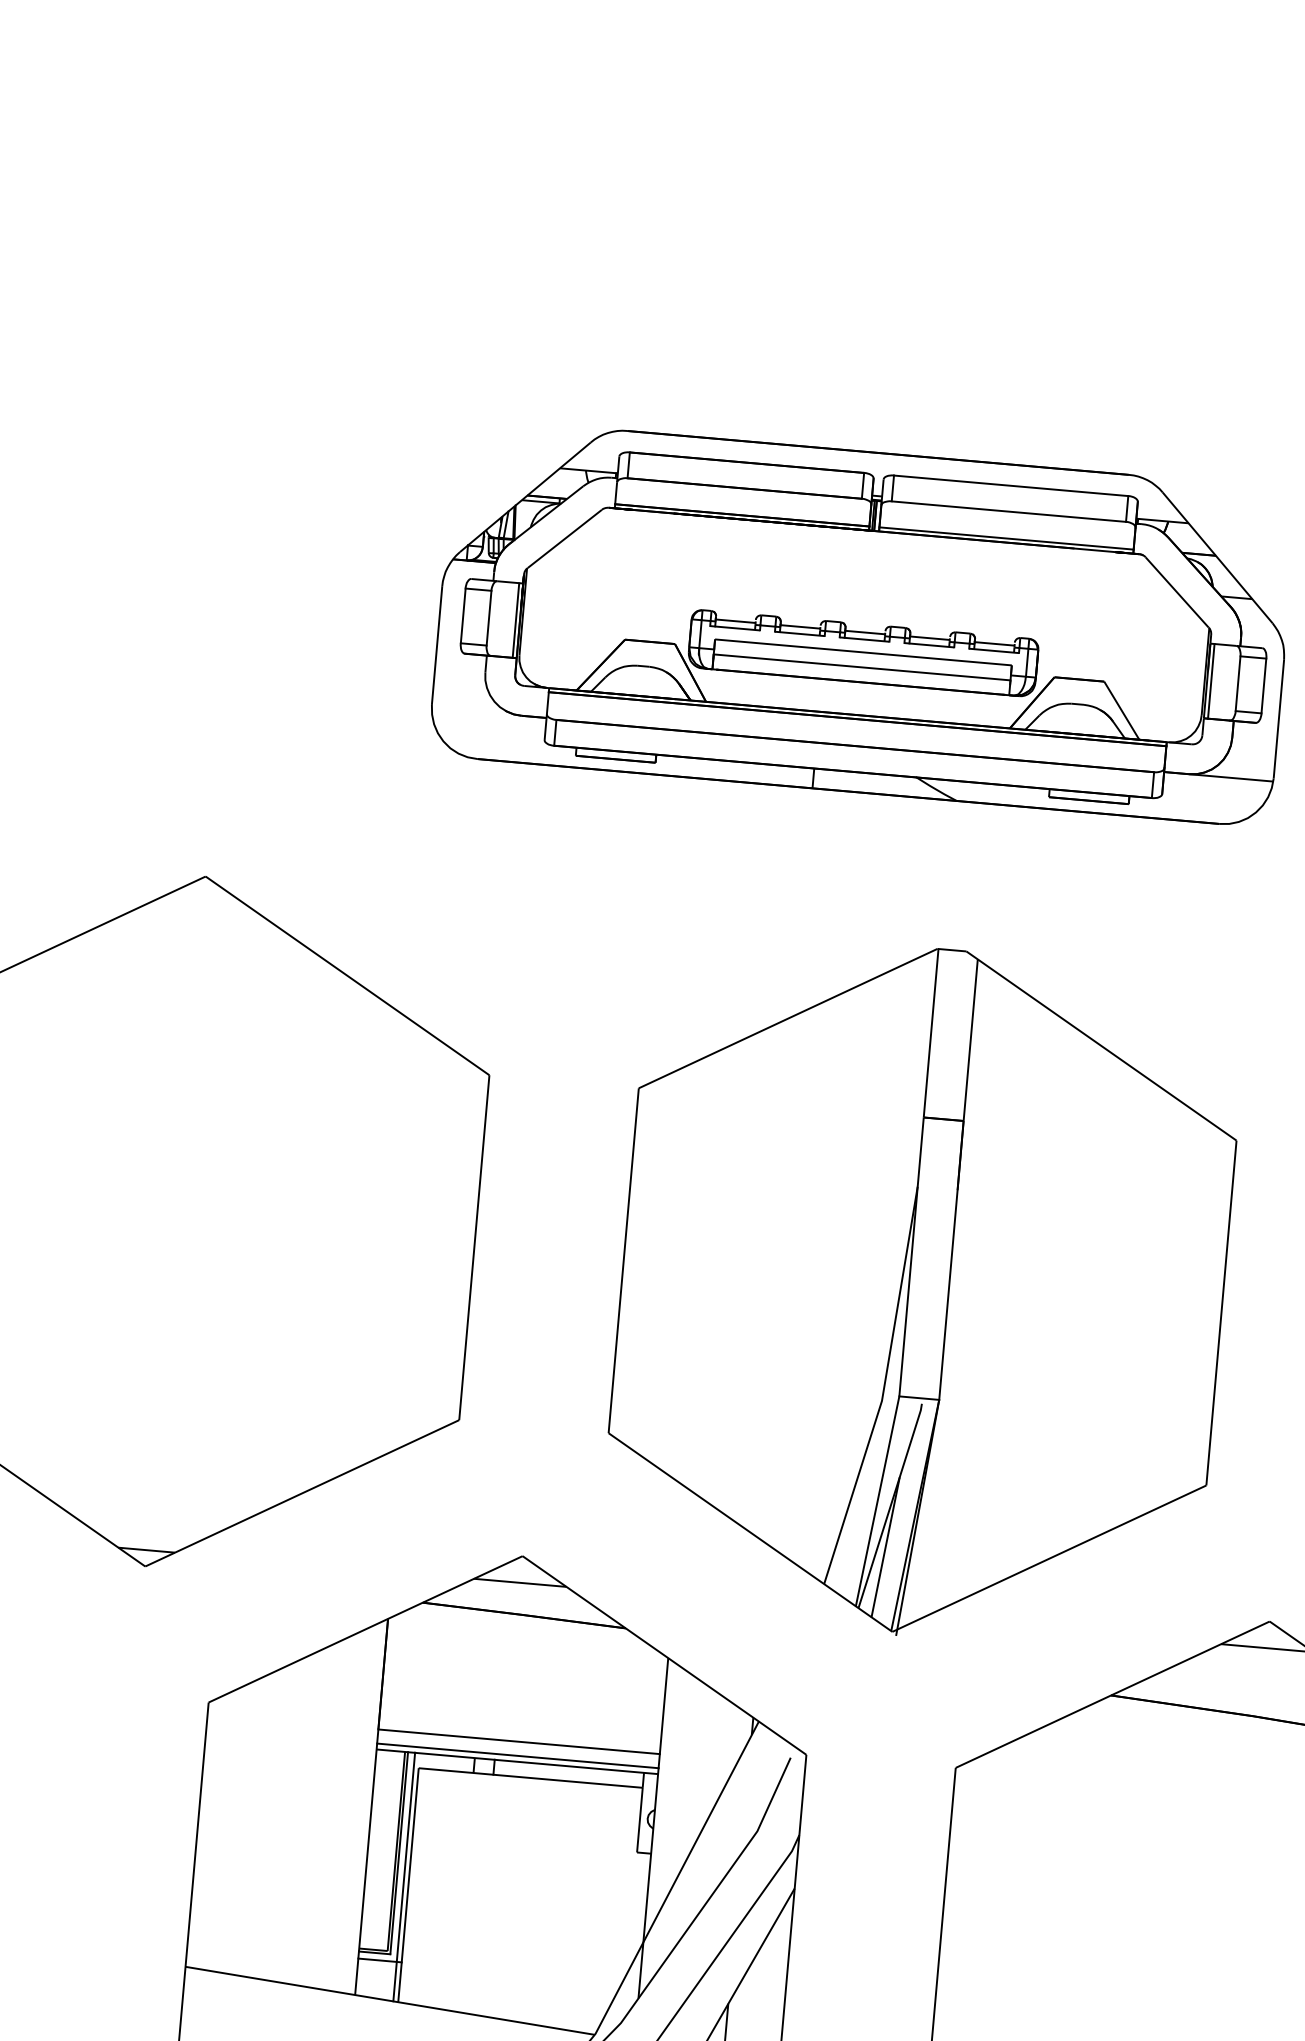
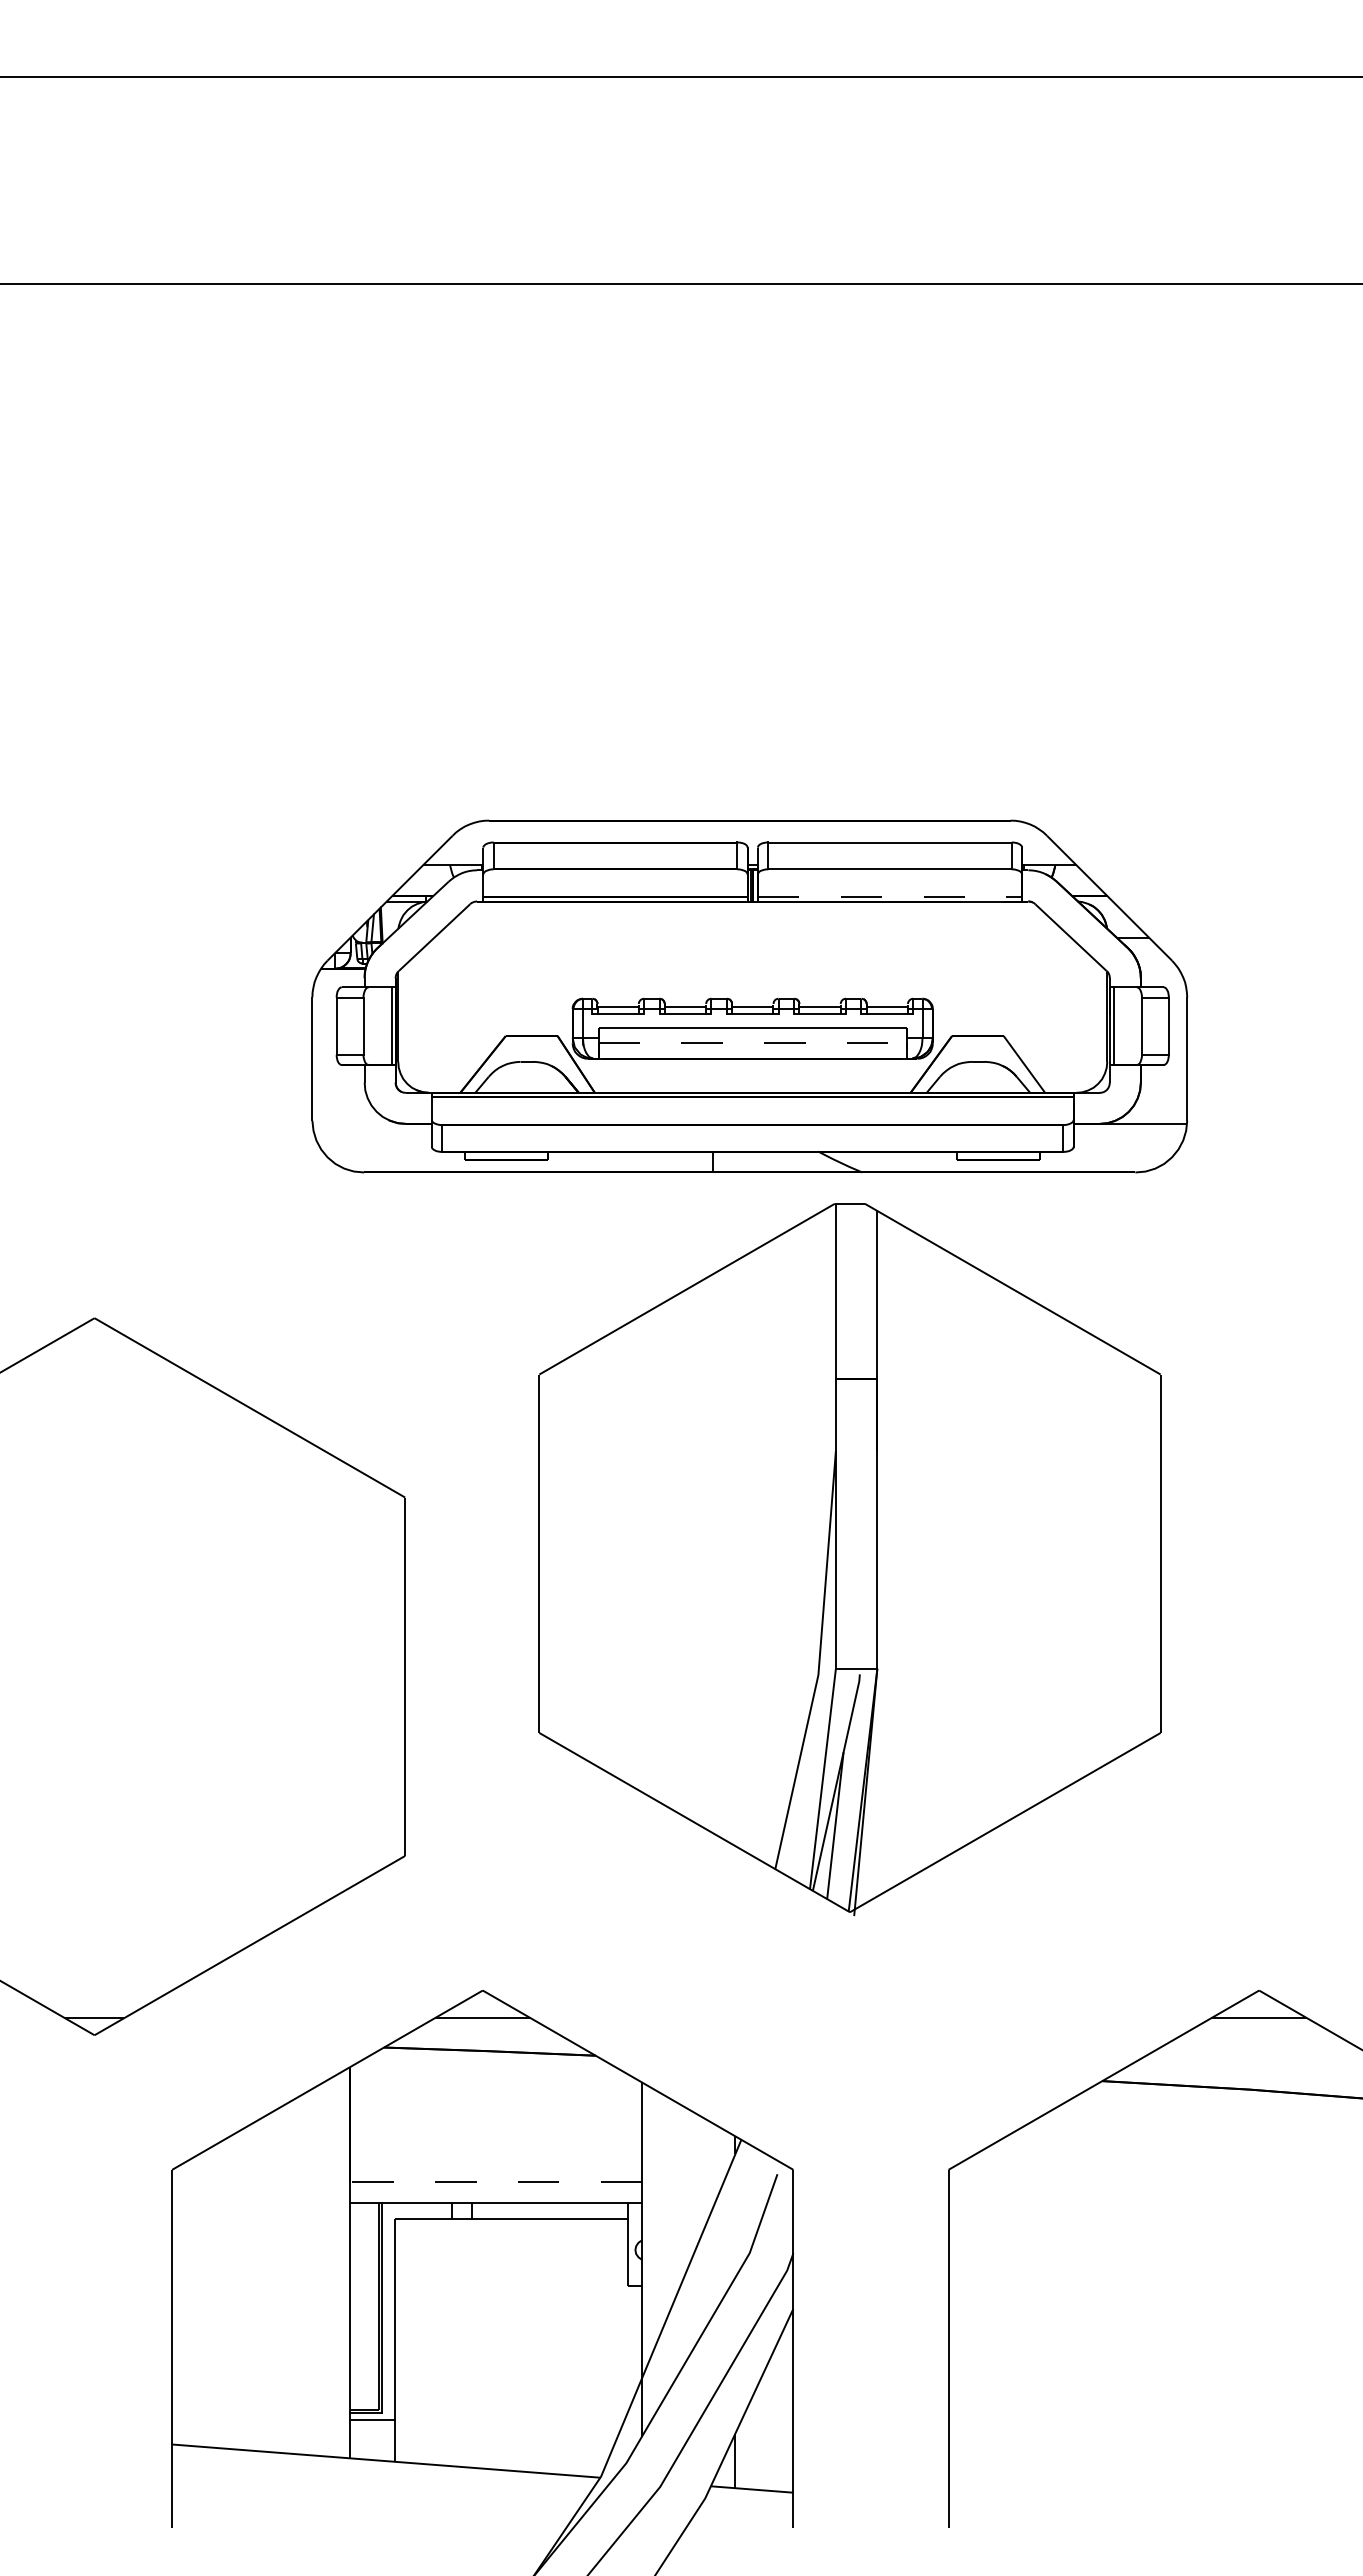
line: (1006, 538) -> (890, 897), solid -> dashed
line: (862, 667) -> (753, 1043), solid -> dashed
part: (921, 1292) -> (849, 1559), moved
line: (518, 1741) -> (495, 2182), solid -> dashed
line: (517, 1755) -> (495, 2196), removed
line: (404, 1876) -> (389, 2331), removed

